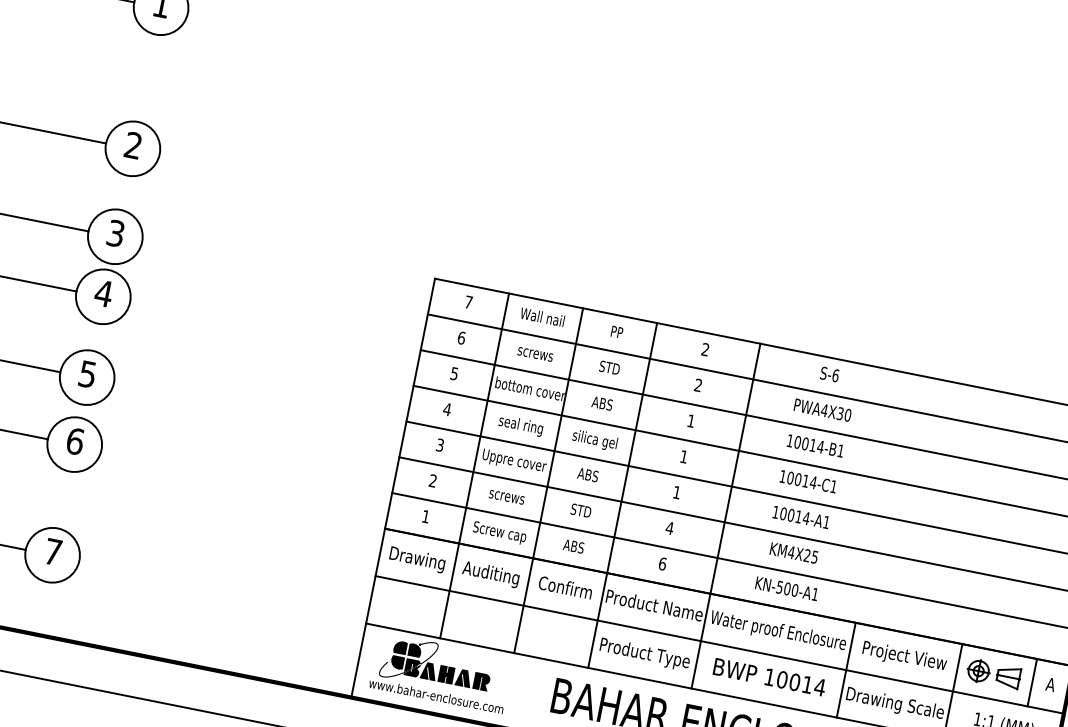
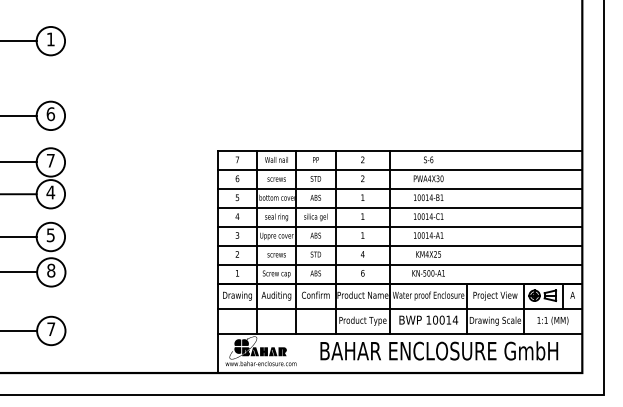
text: (132, 146) -> (50, 114), 2 -> 6
text: (115, 232) -> (50, 160), 3 -> 7
text: (75, 441) -> (51, 270), 6 -> 8

